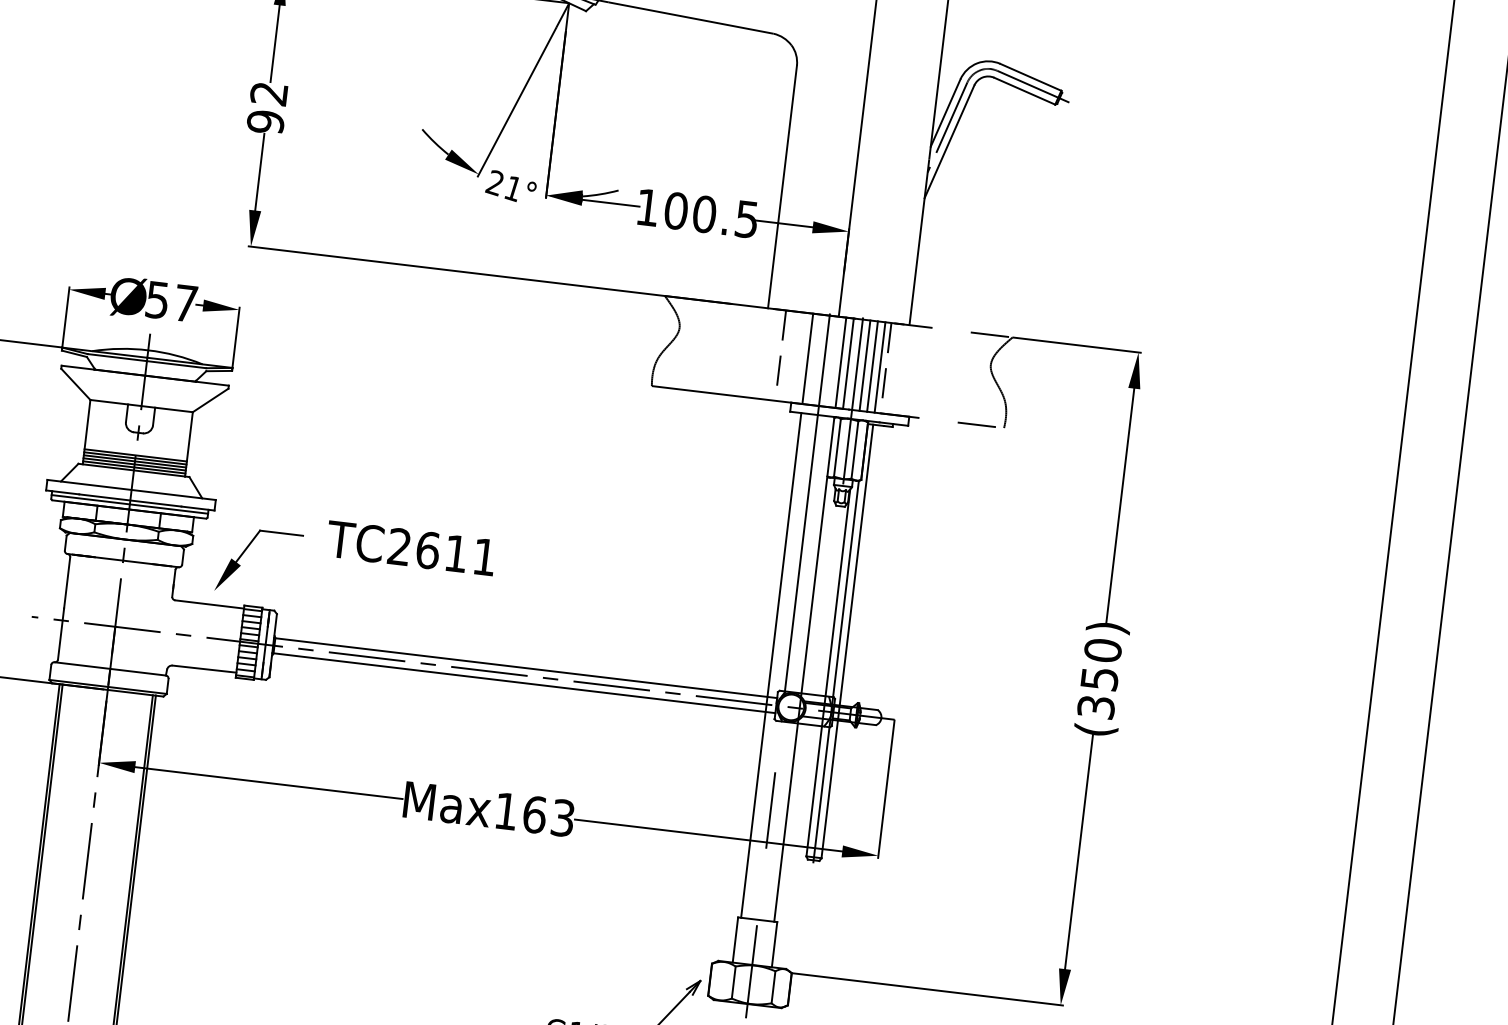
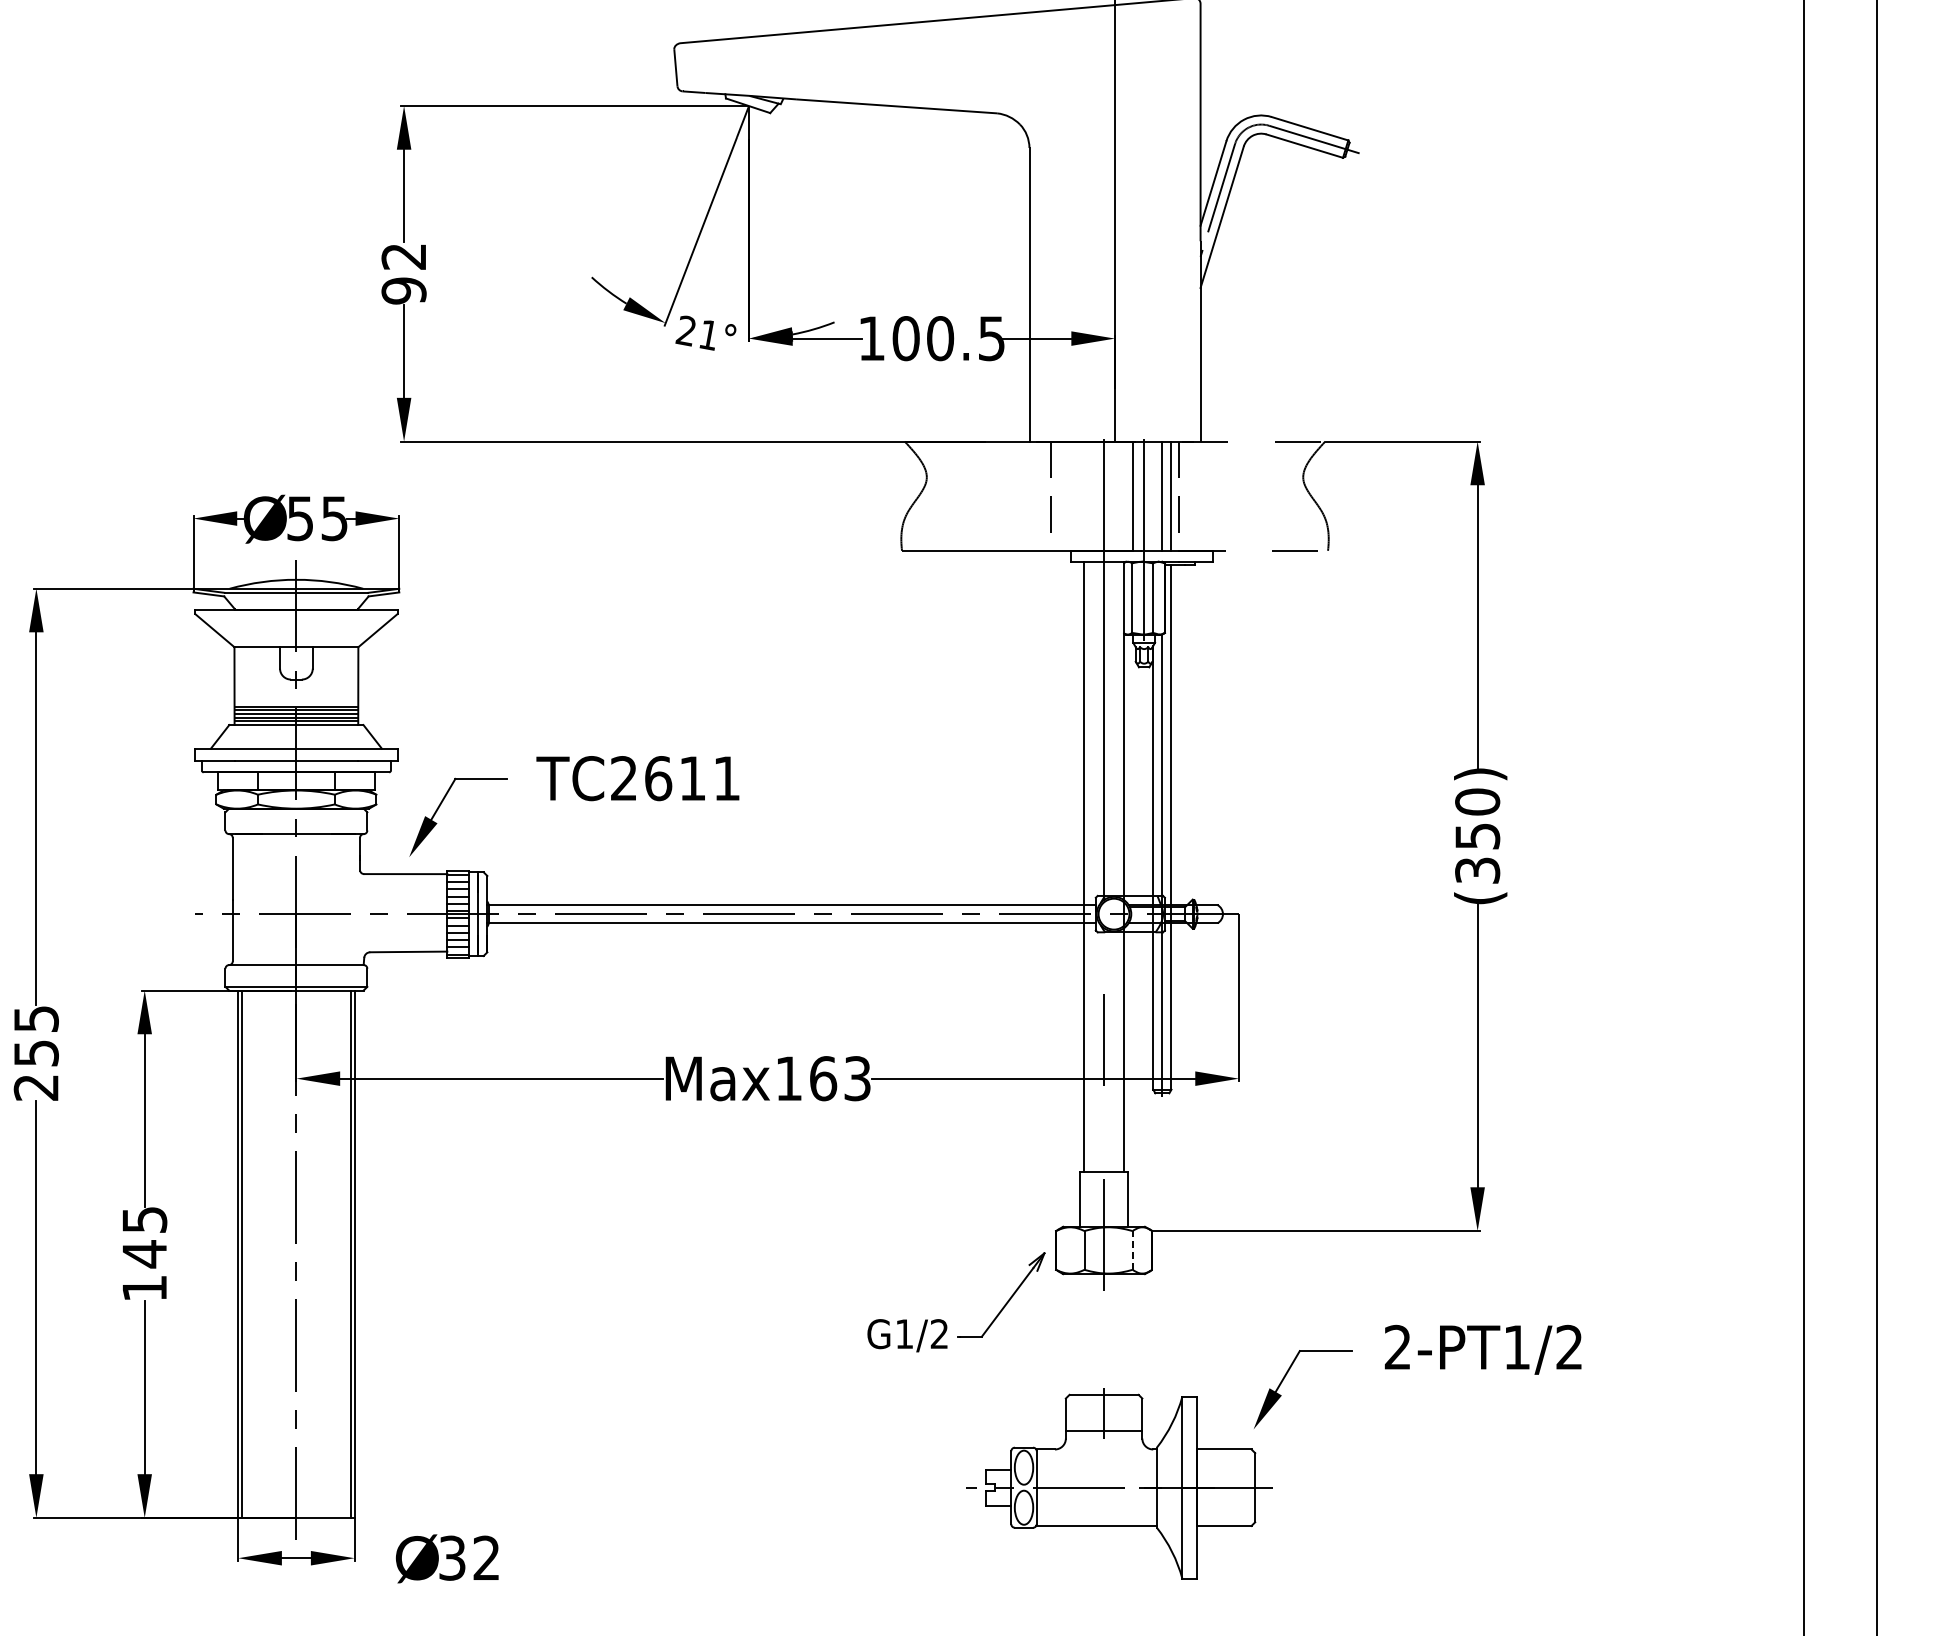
text: (185, 303) -> (334, 518), 57 -> 55
line: (808, 358) -> (1084, 495), removed
line: (841, 362) -> (1124, 495), removed
line: (865, 365) -> (1153, 495), removed
line: (129, 504) -> (295, 766), removed
line: (773, 986) -> (1132, 1249), solid -> dashed

